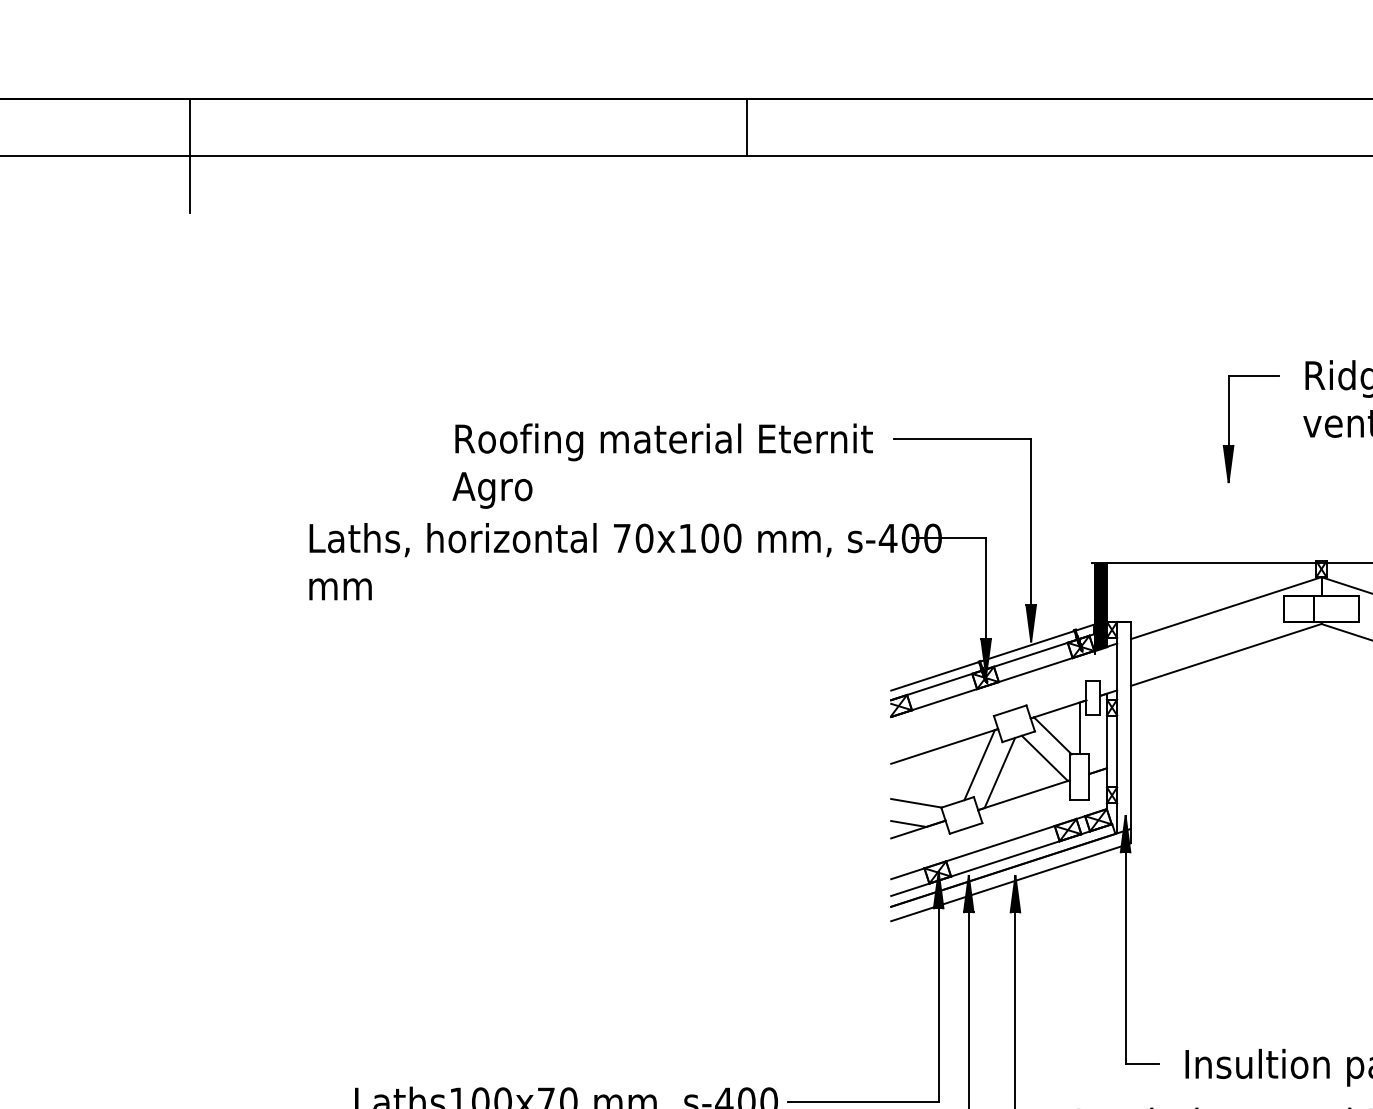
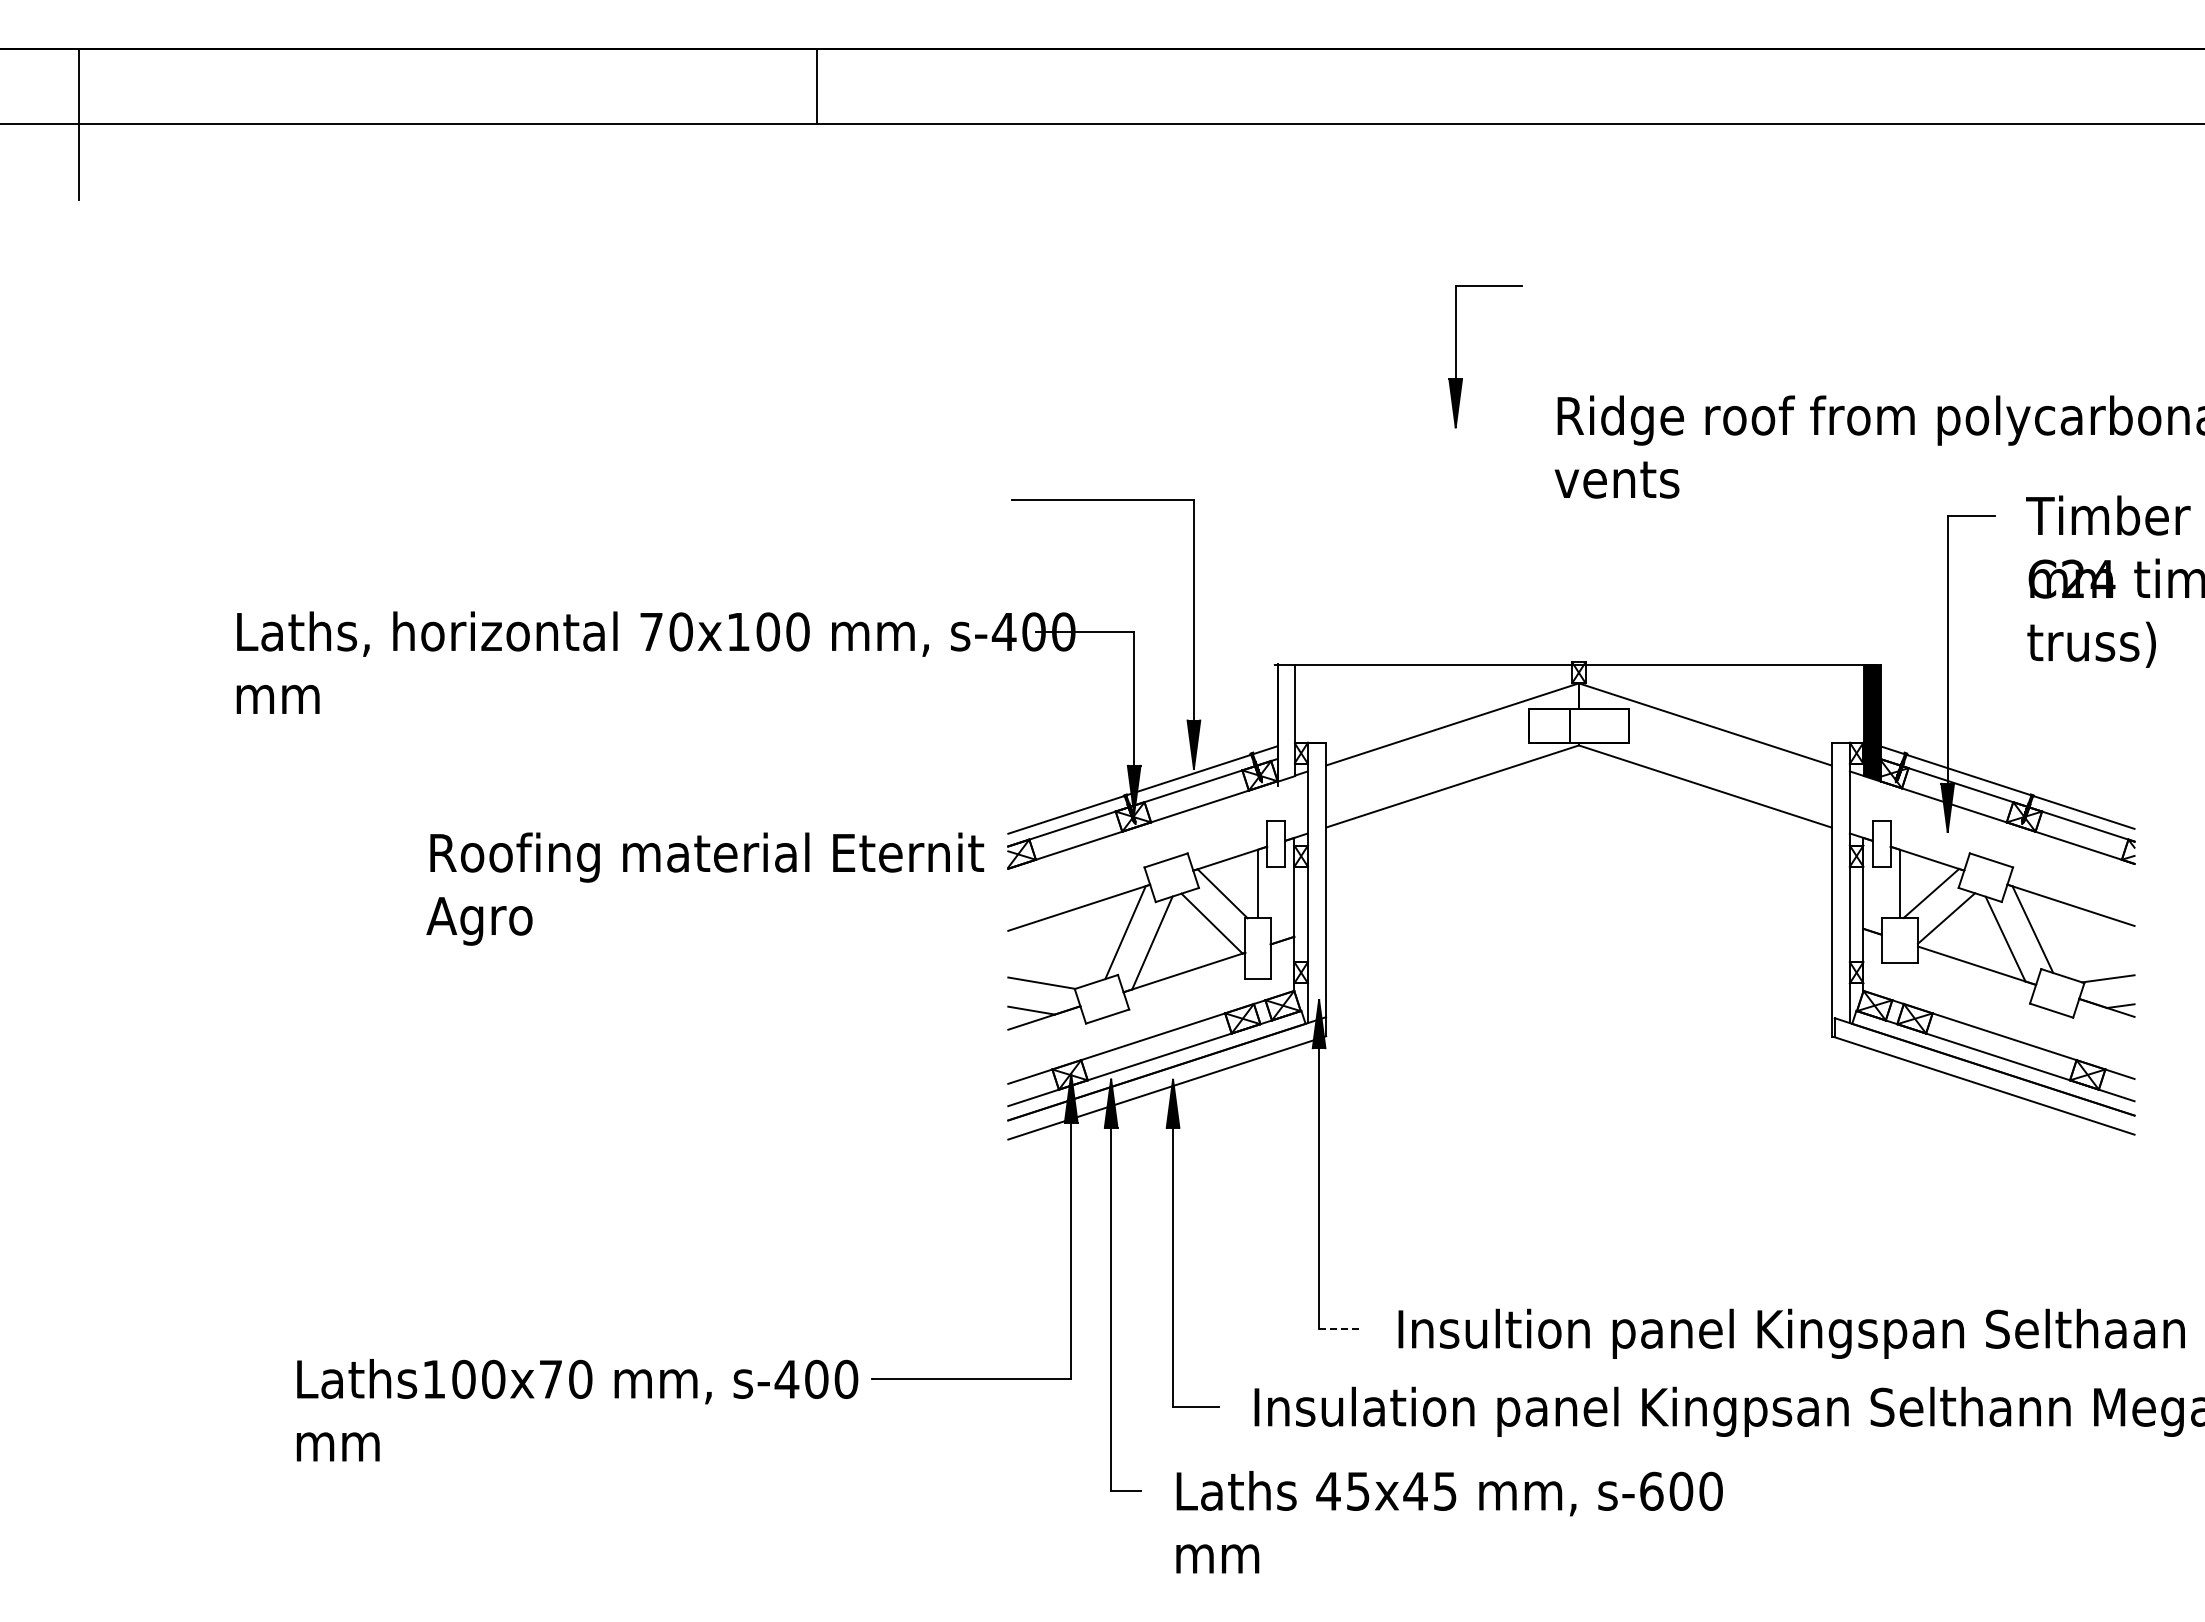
part: (1229, 428) -> (1456, 356), moved
text: (662, 465) -> (705, 888), moved
fill: (1100, 606) -> (1286, 722), removed
line: (1142, 1064) -> (1341, 1329), solid -> dashed

